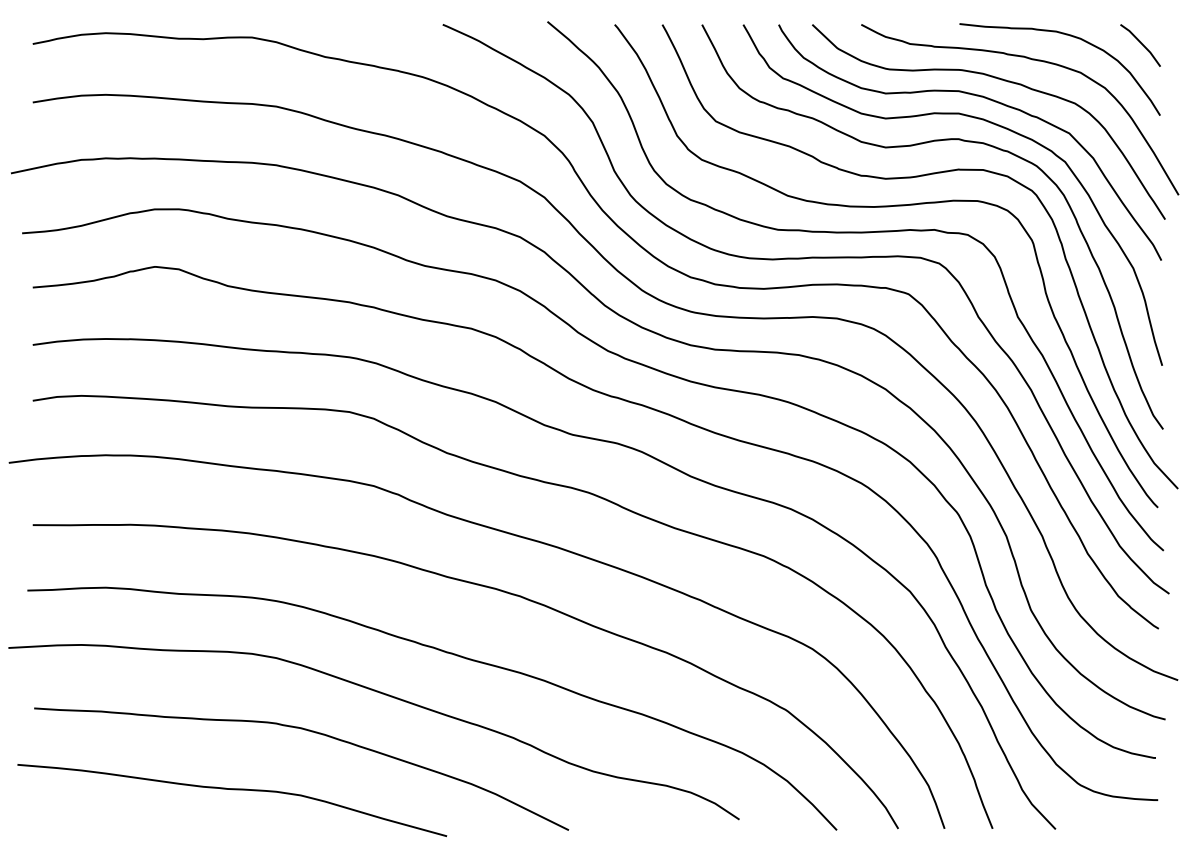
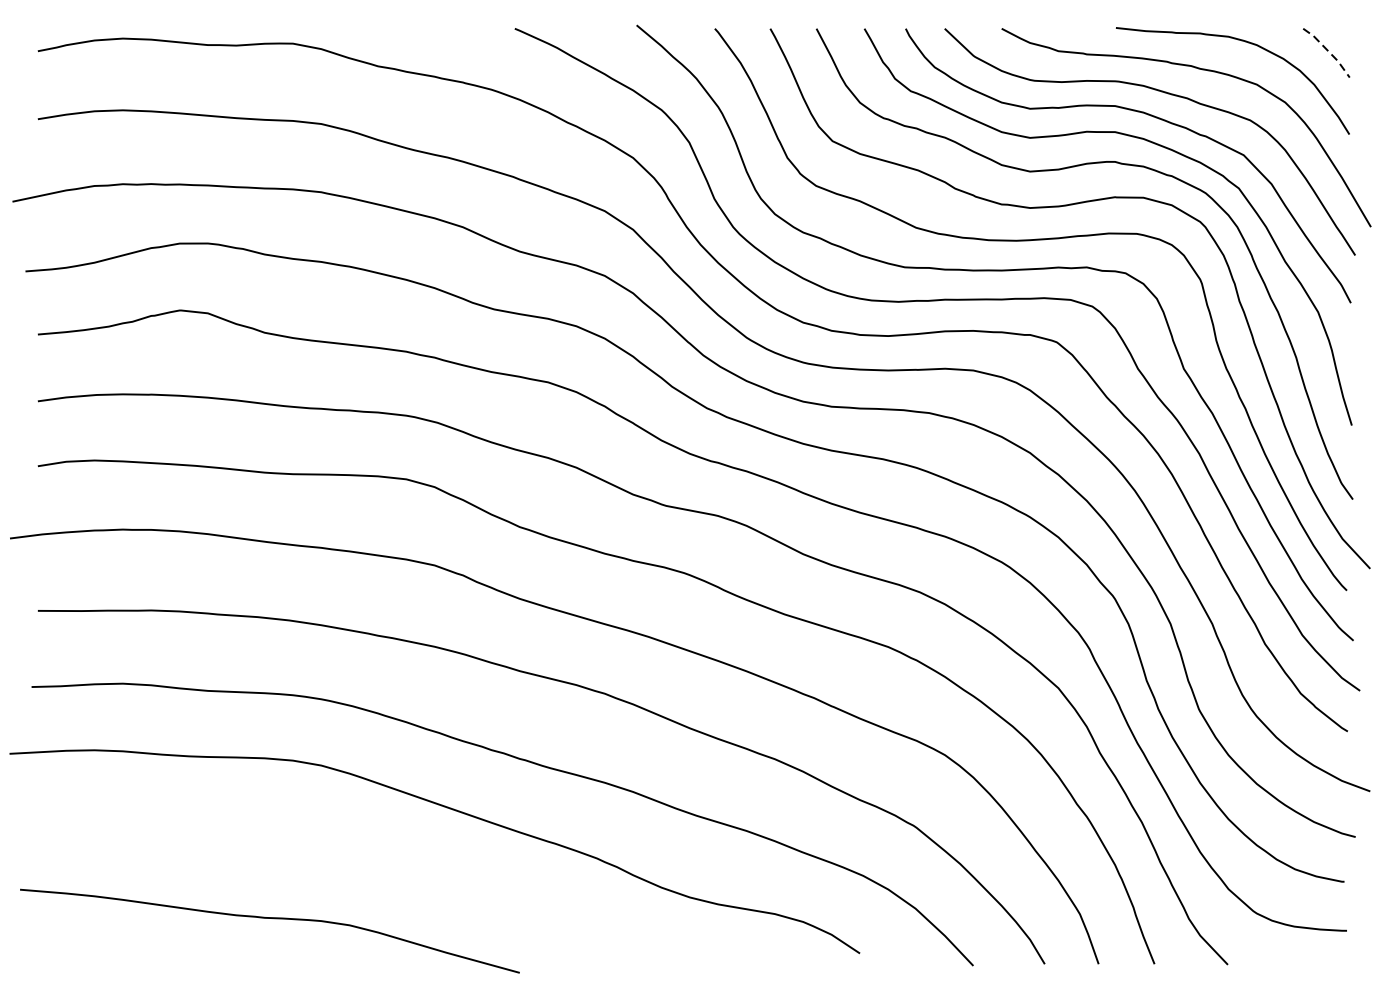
line: (1142, 44) -> (1328, 51), solid -> dashed
curve: (311, 732) -> (362, 852), removed

